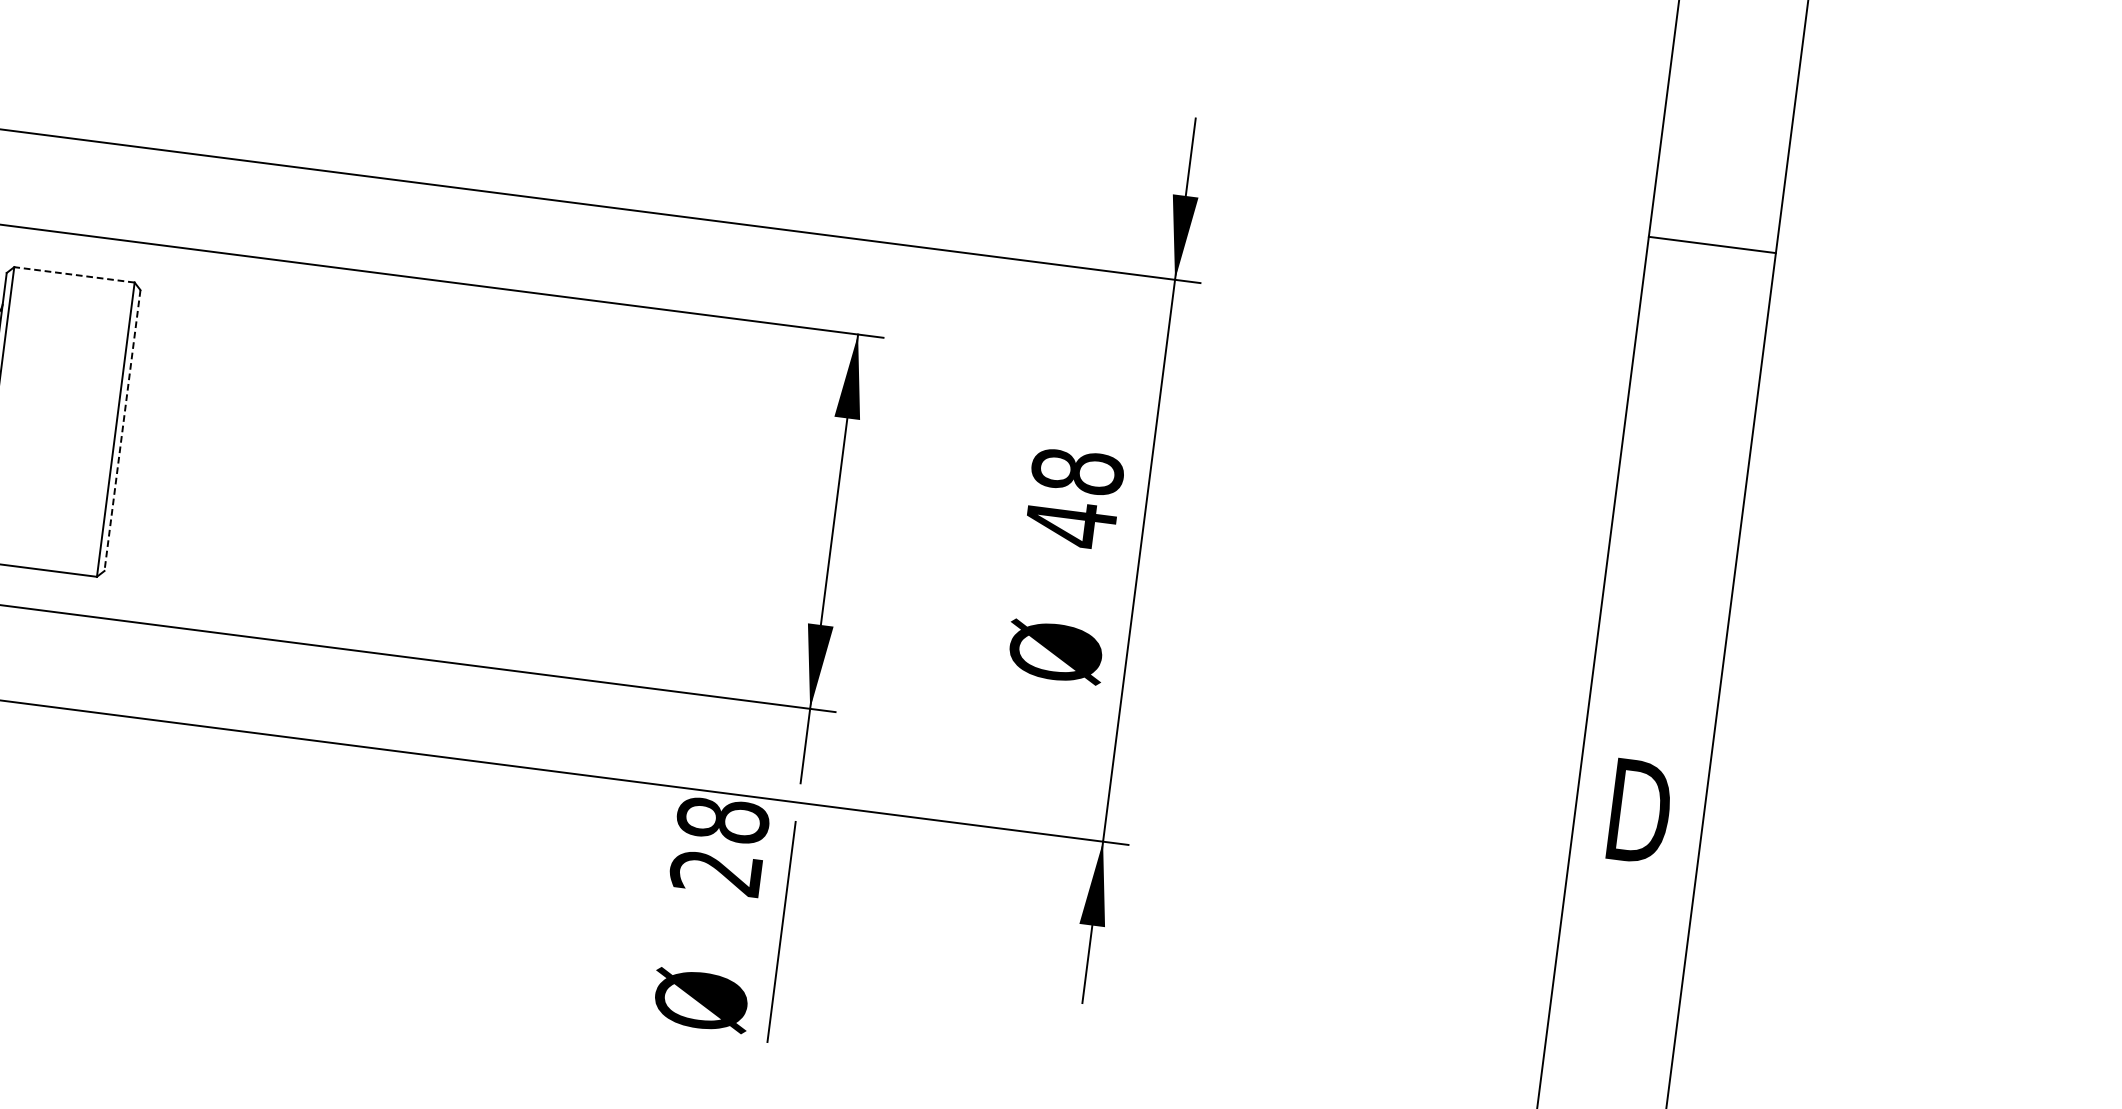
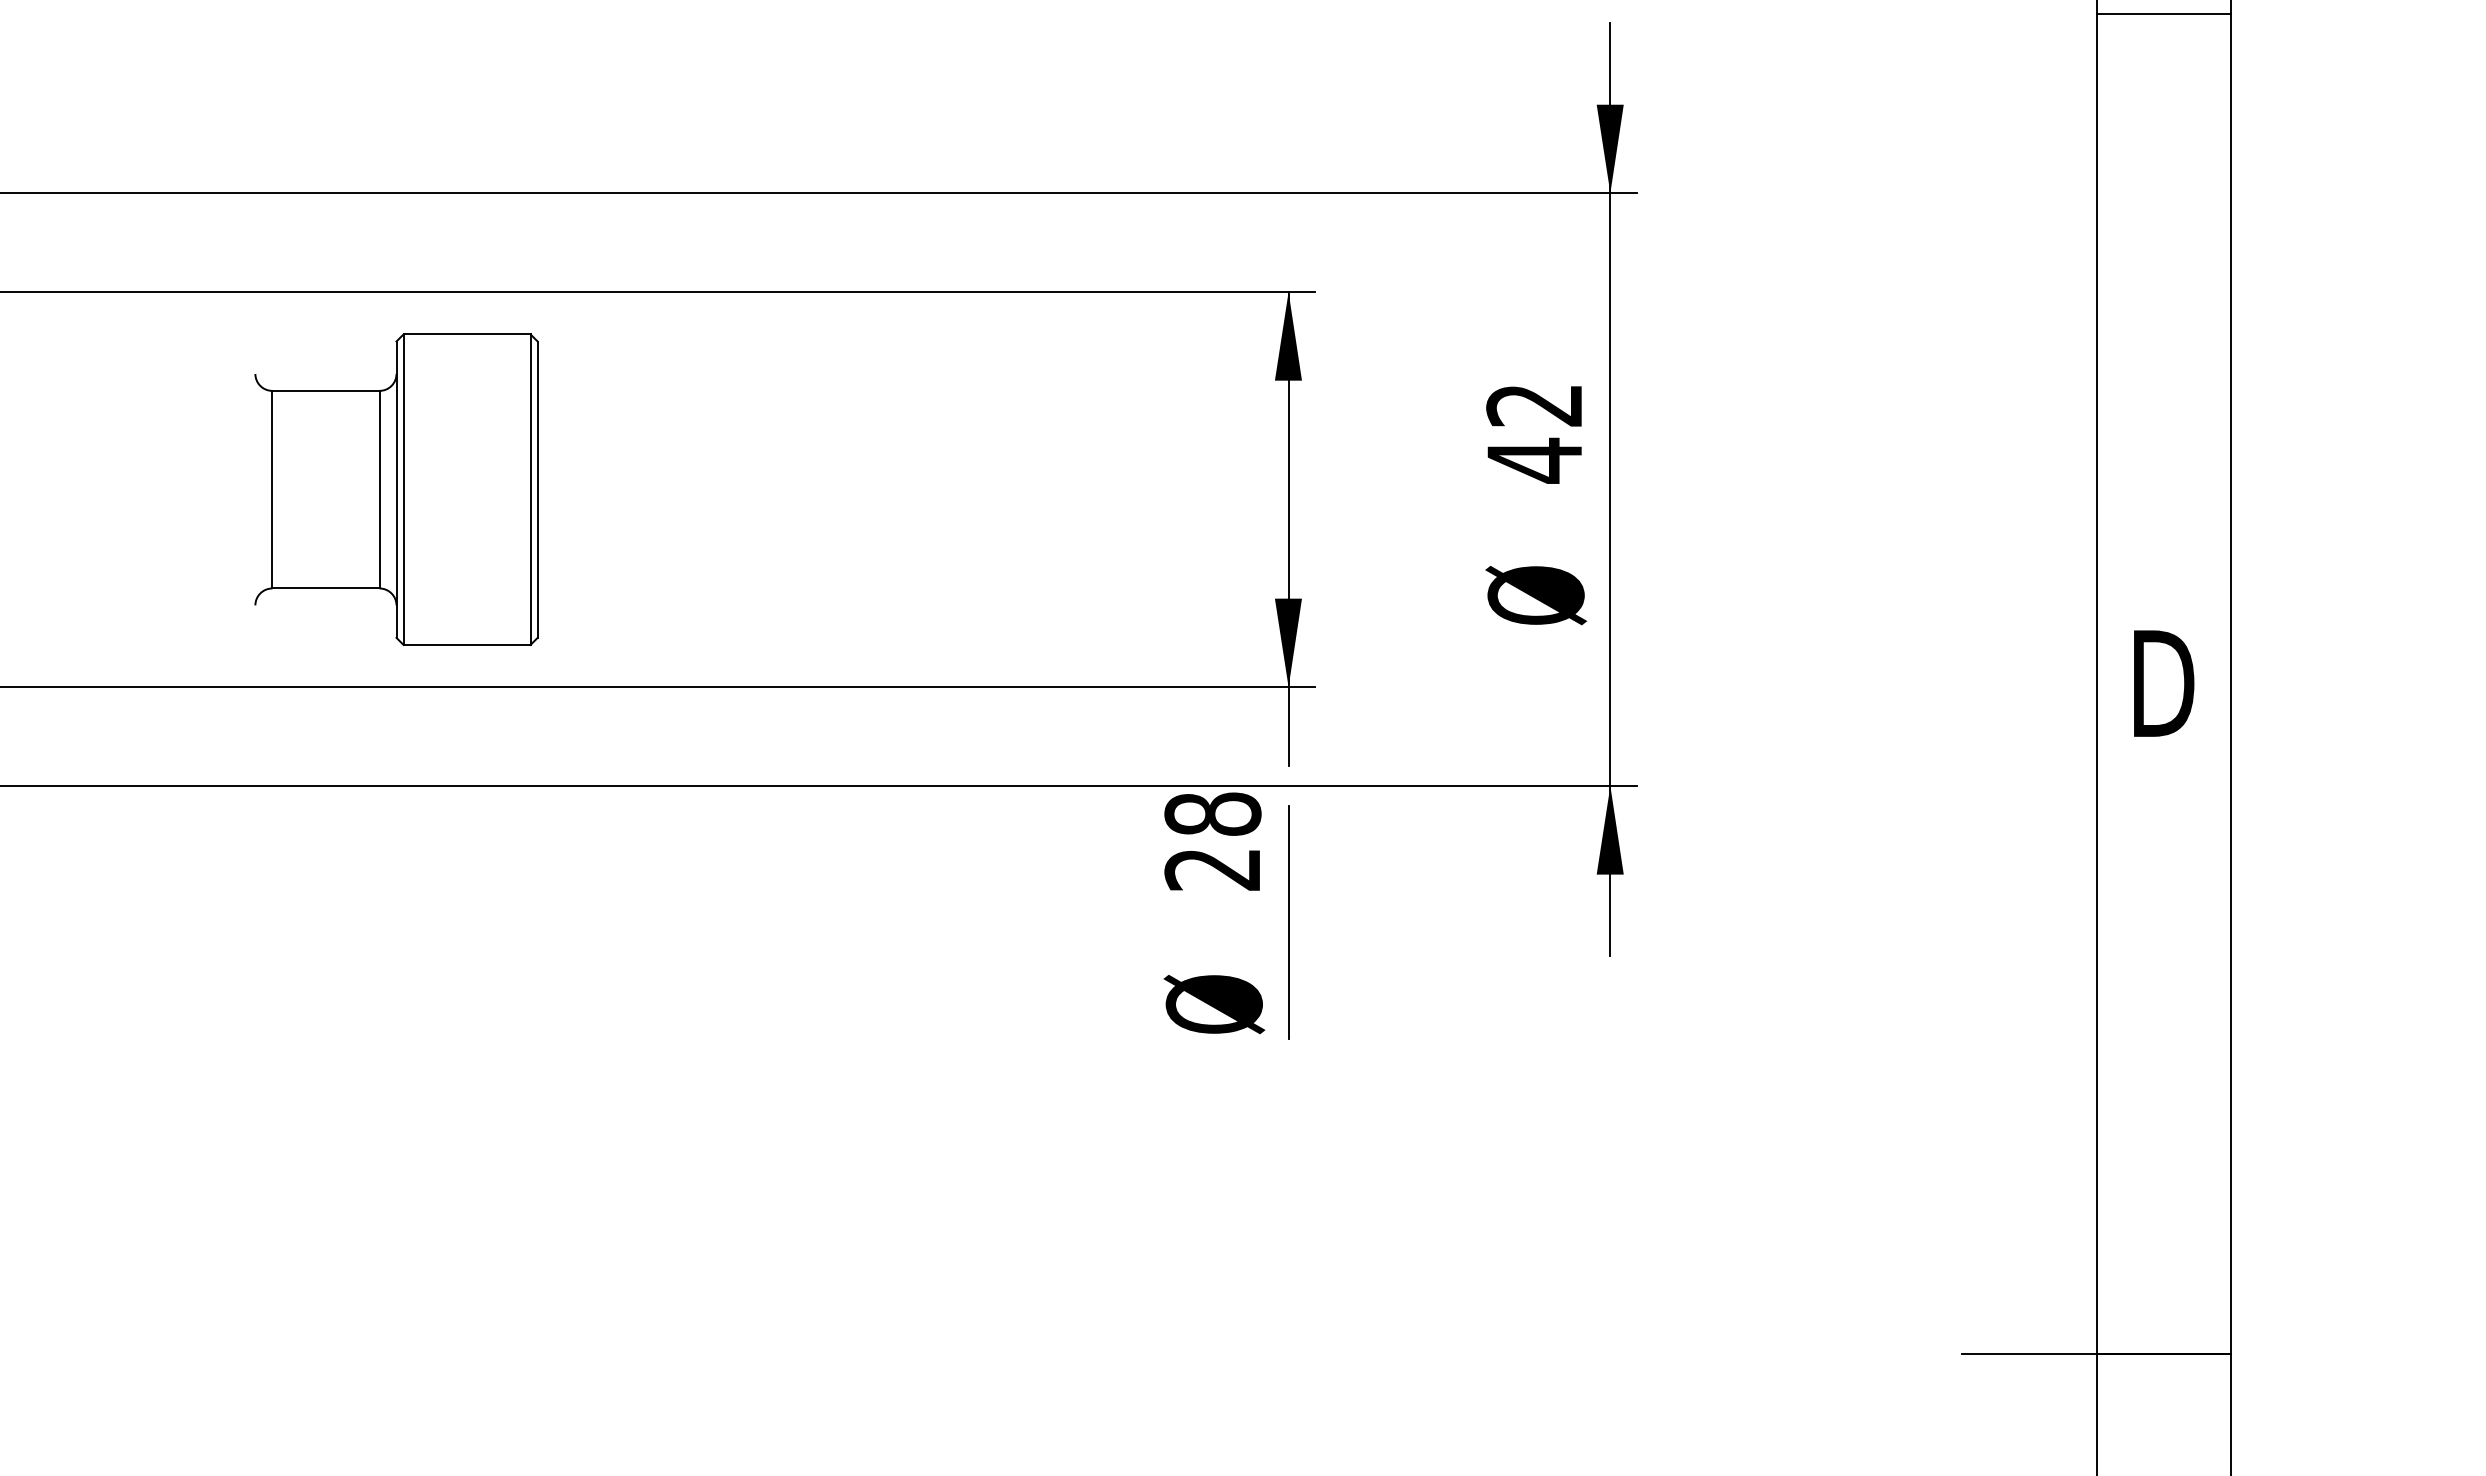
line: (1712, 244) -> (2163, 13), moved
line: (74, 274) -> (467, 334), dashed -> solid
line: (122, 431) -> (537, 490), dashed -> solid
text: (1077, 470) -> (1534, 404), 48 -> 42

